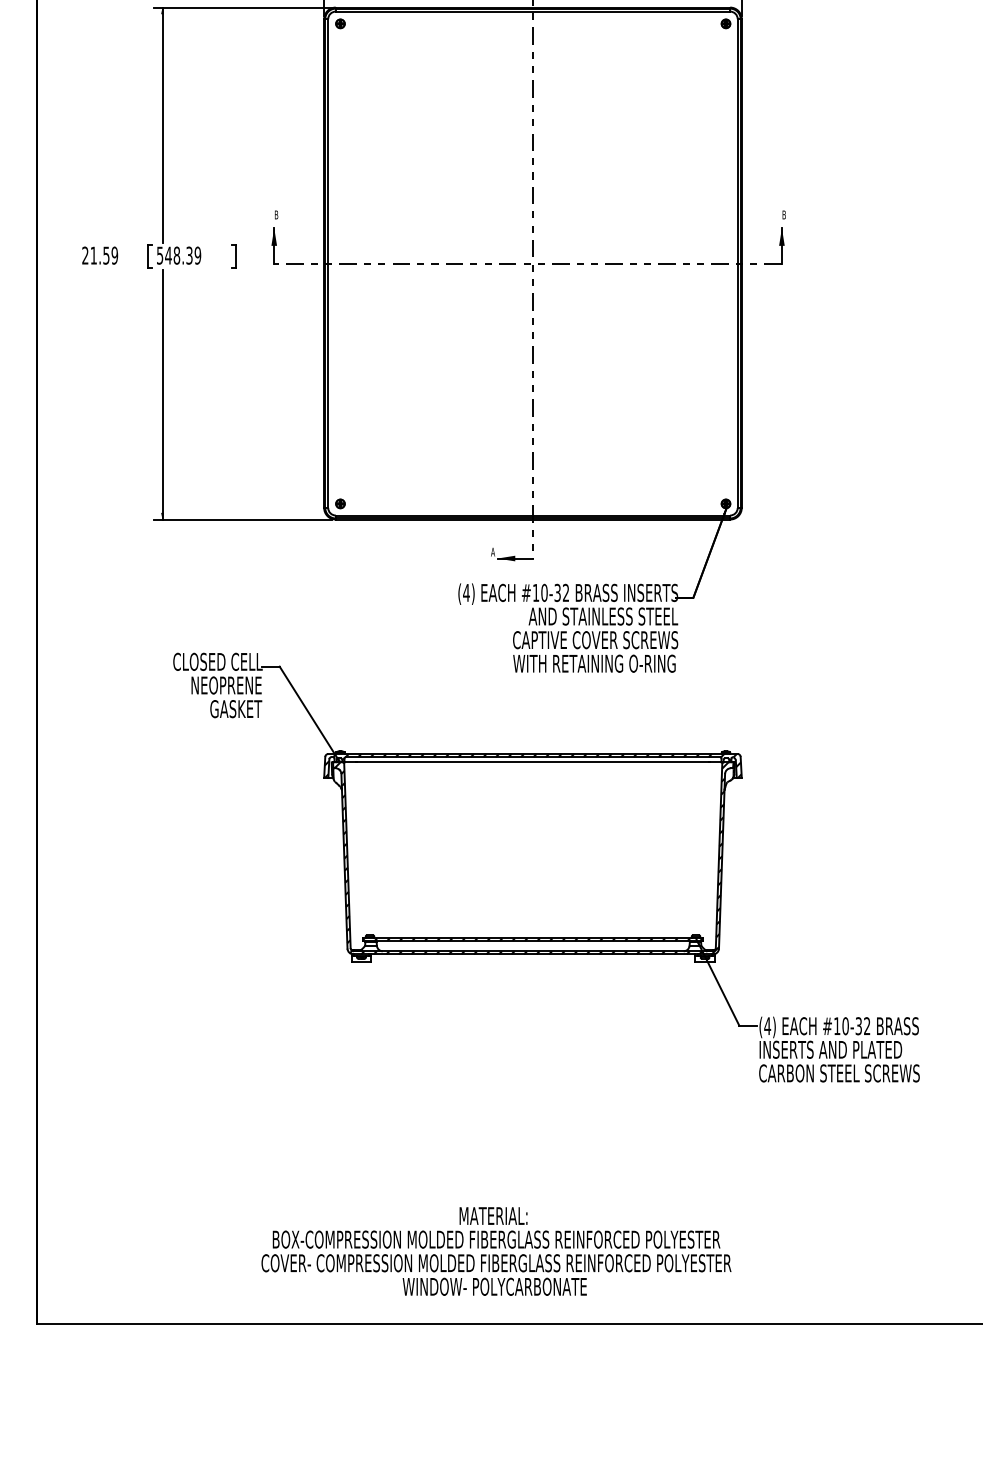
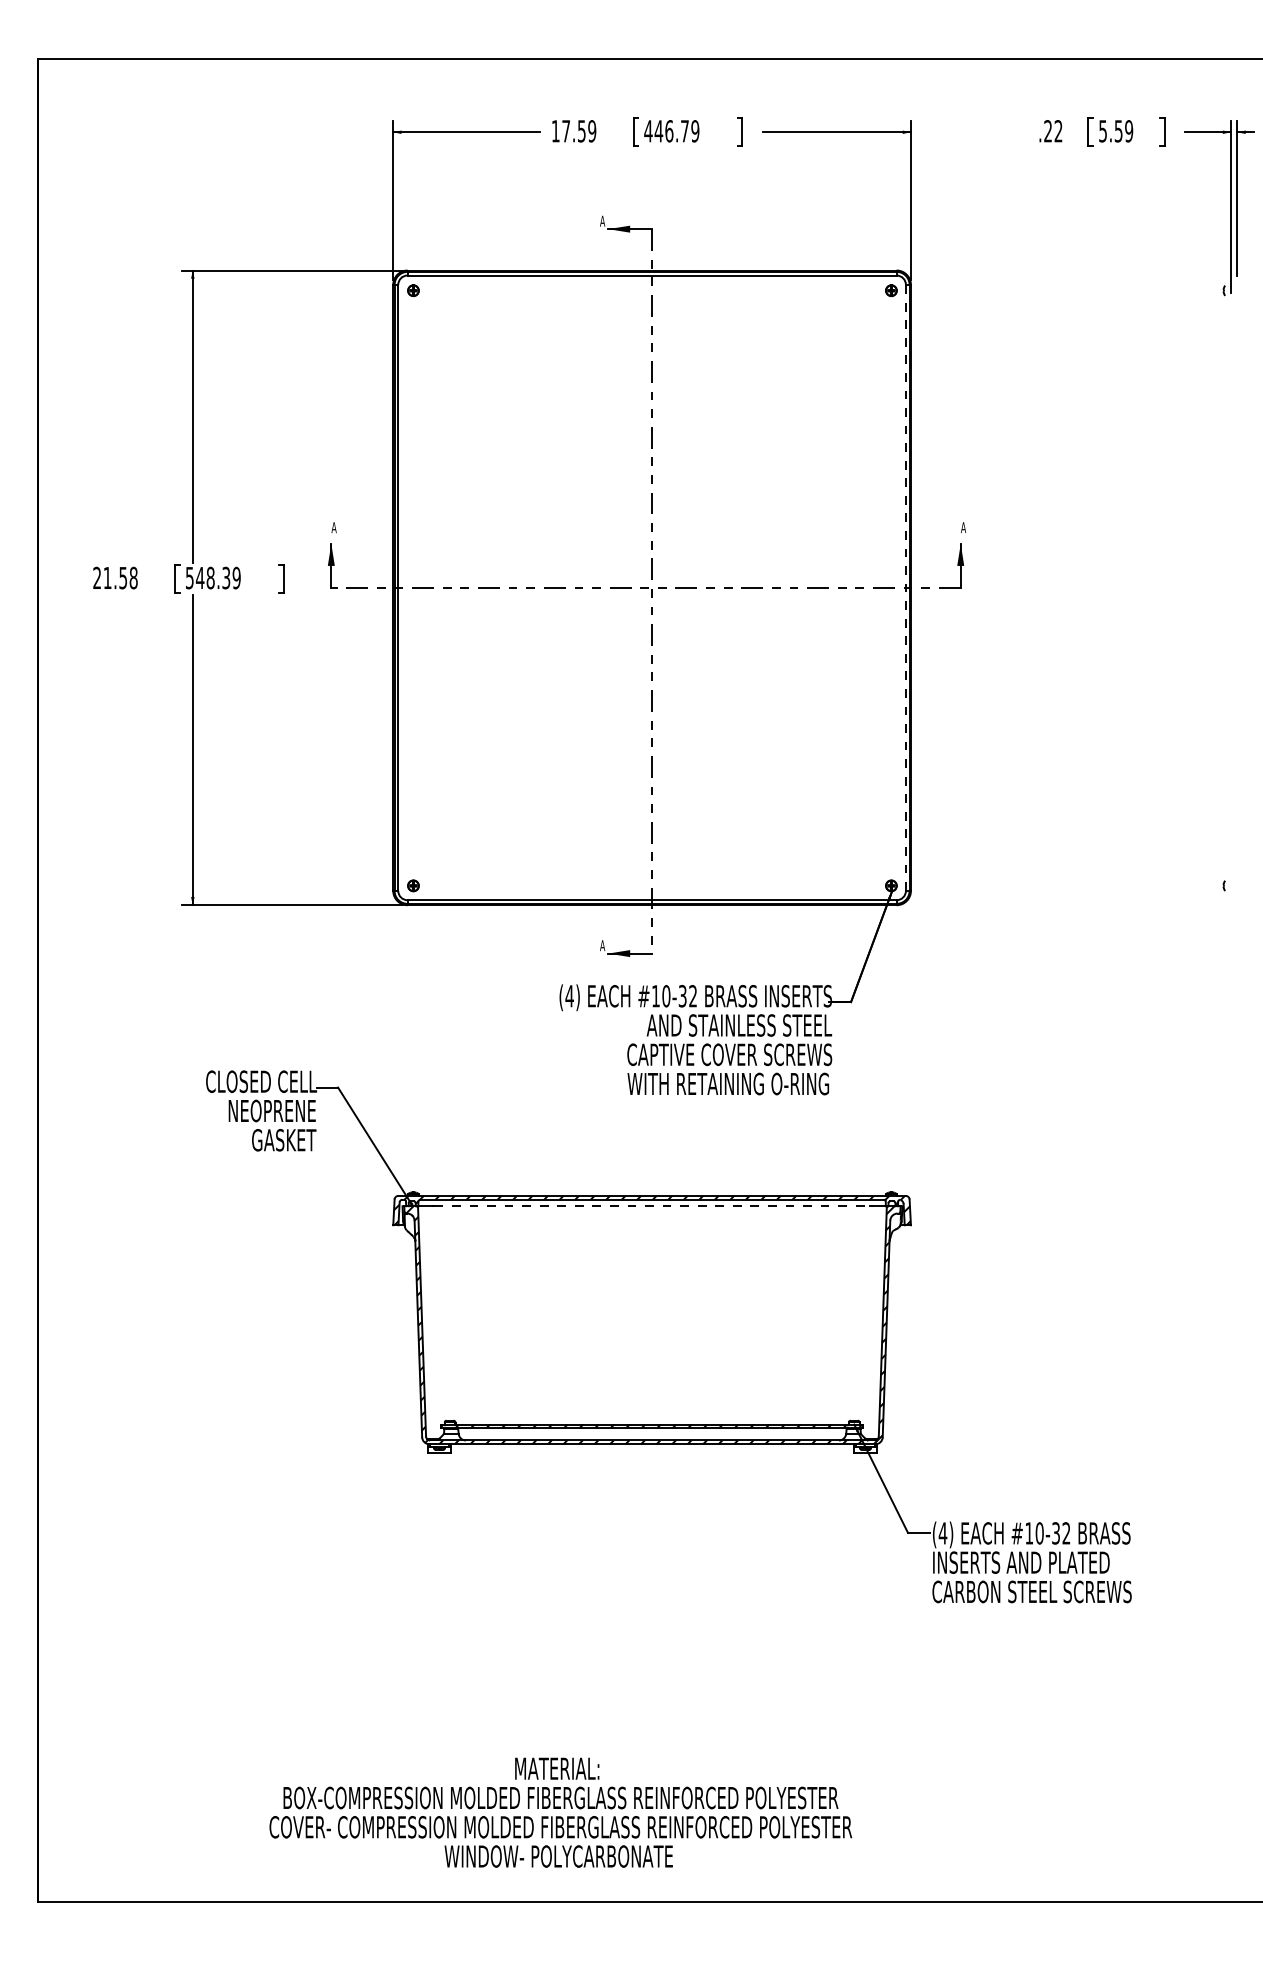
text: (275, 214) -> (333, 527), B -> A
text: (784, 214) -> (963, 527), B -> A
text: (114, 256) -> (133, 578), 21.59 -> 21.58
line: (737, 263) -> (905, 587), solid -> dashed
line: (533, 762) -> (652, 1206), solid -> dashed
text: (496, 1251) -> (560, 1812), moved

